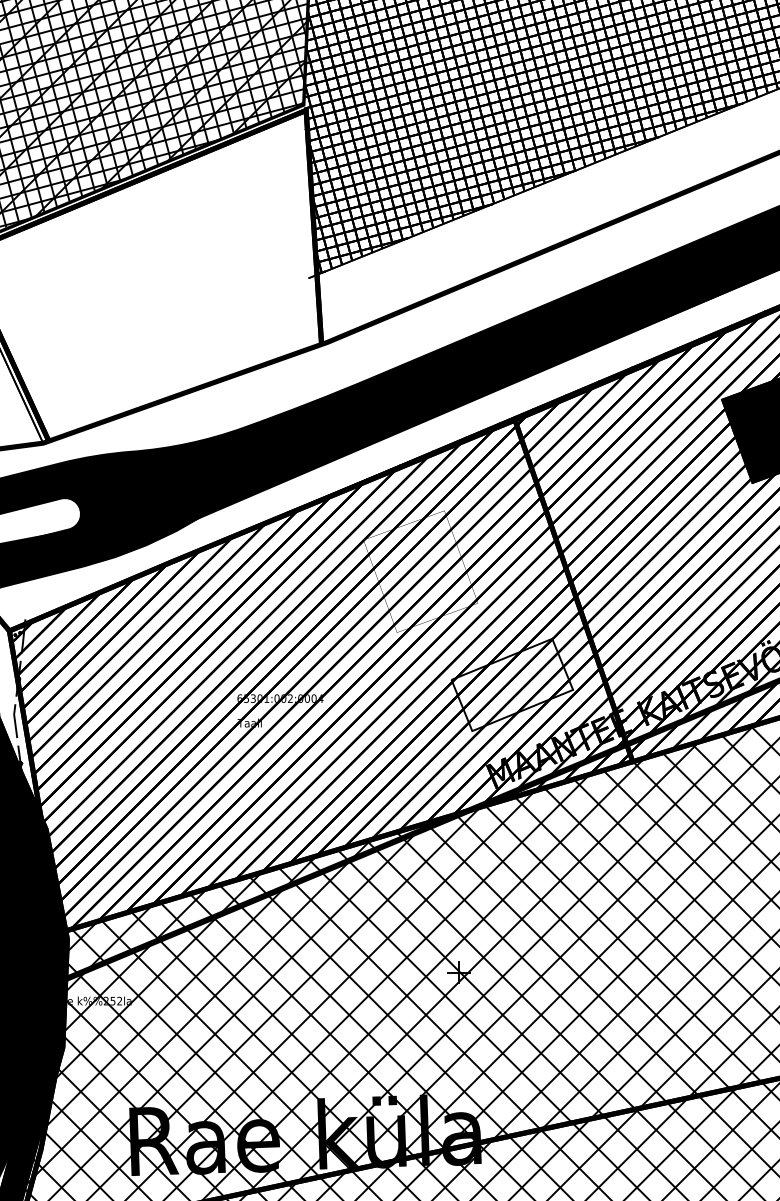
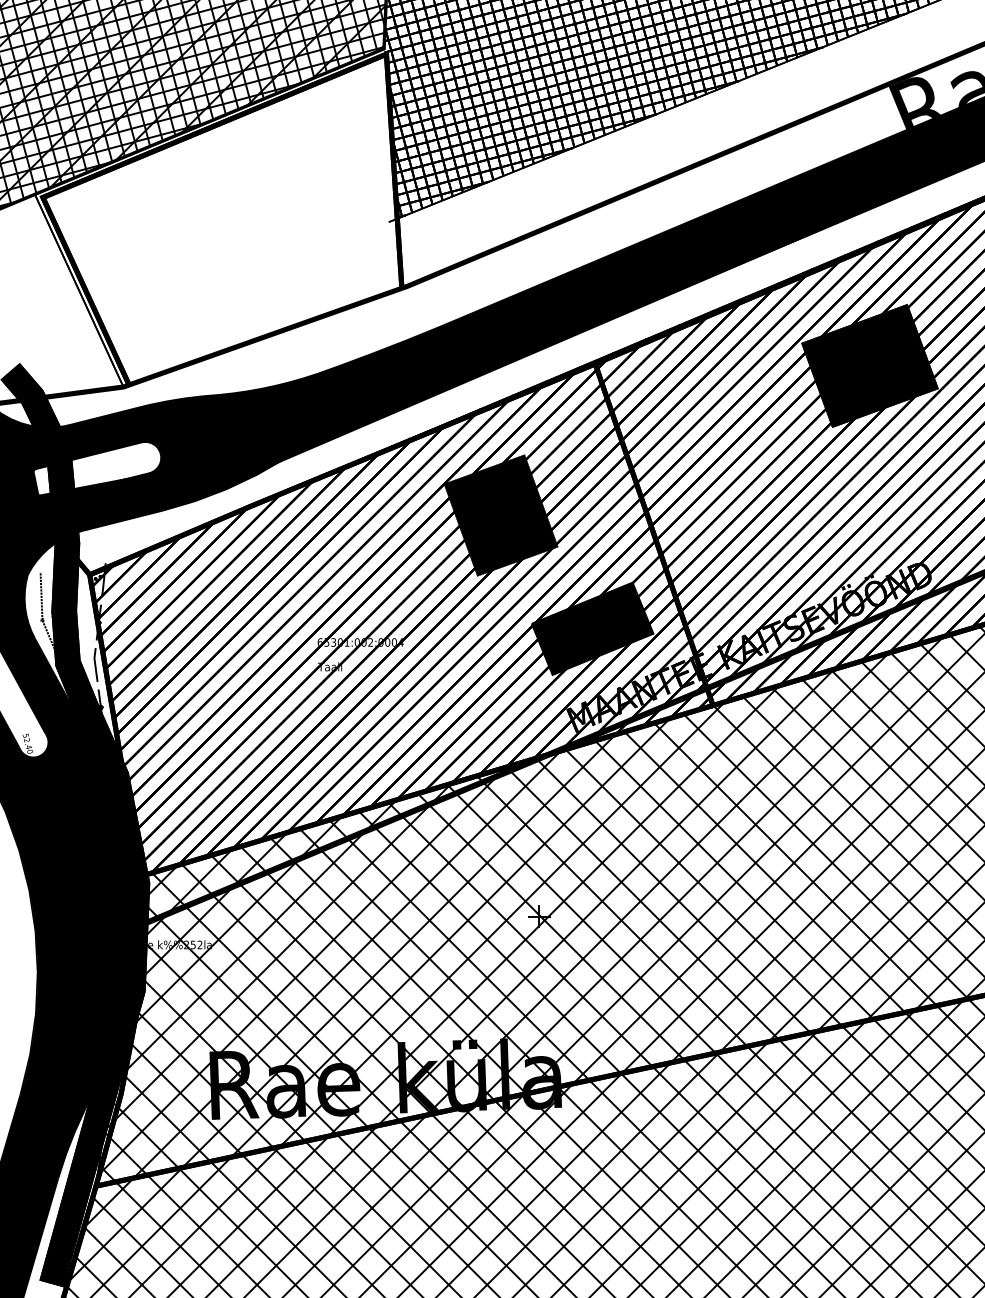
fill: (420, 571) -> (500, 515), added
fill: (512, 684) -> (592, 628), added

